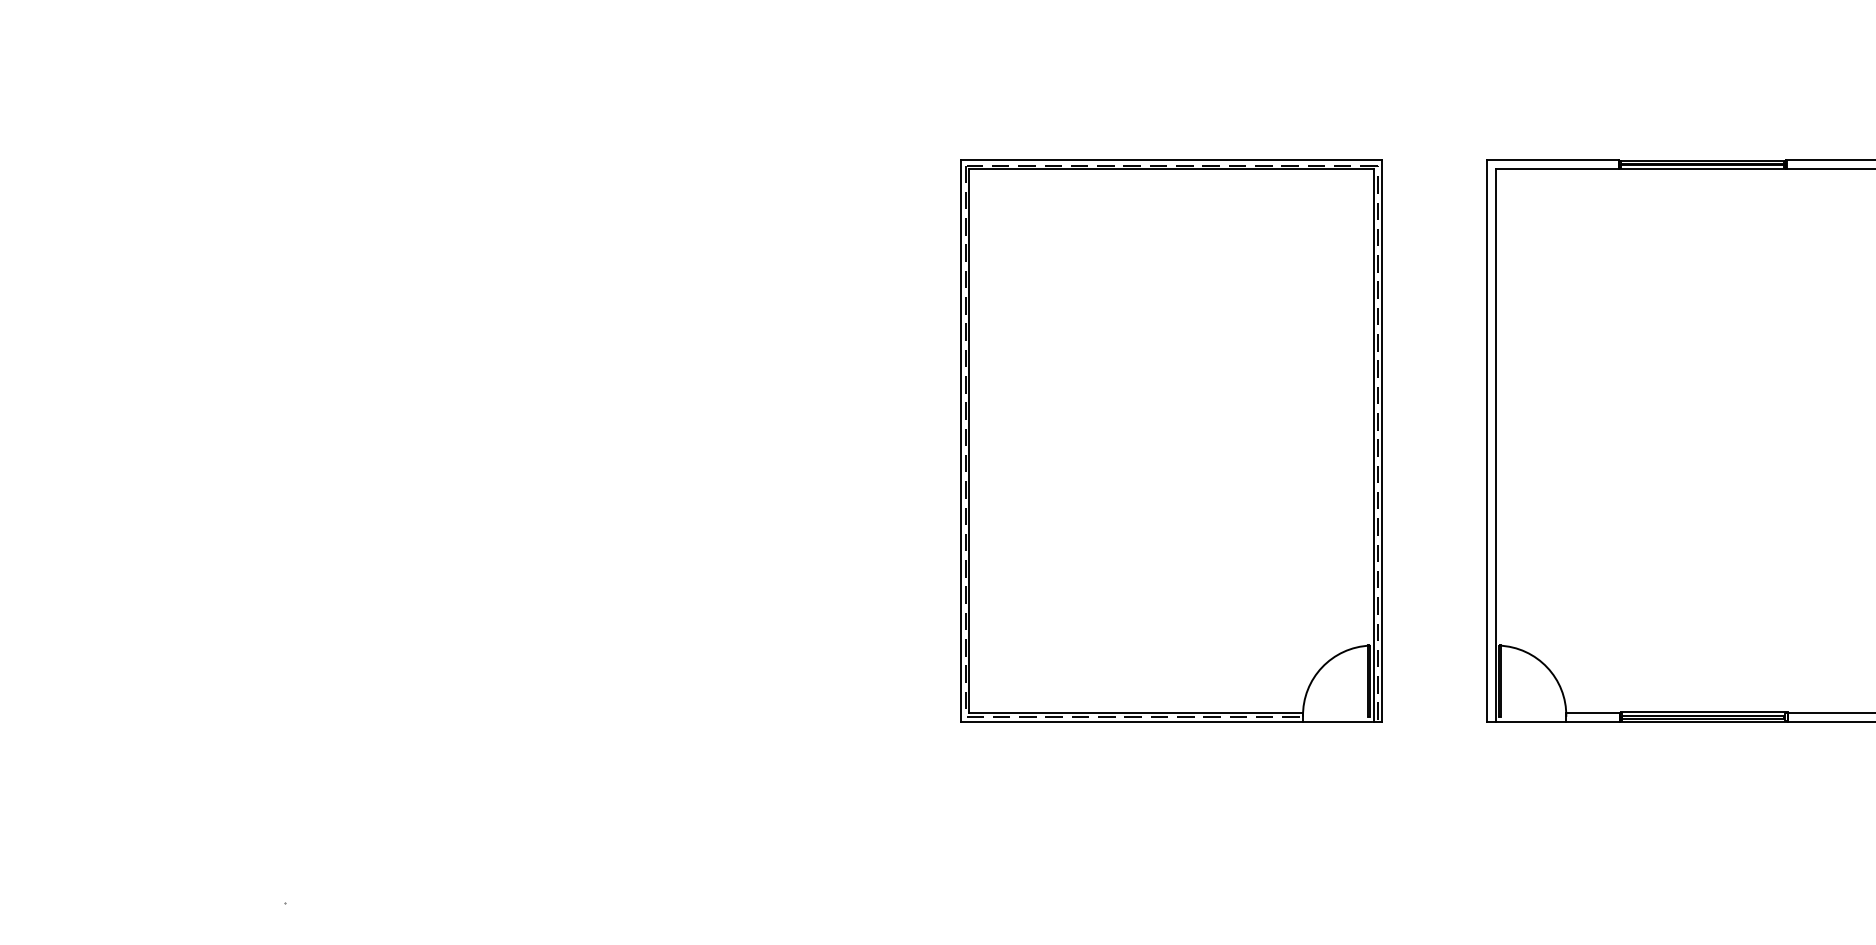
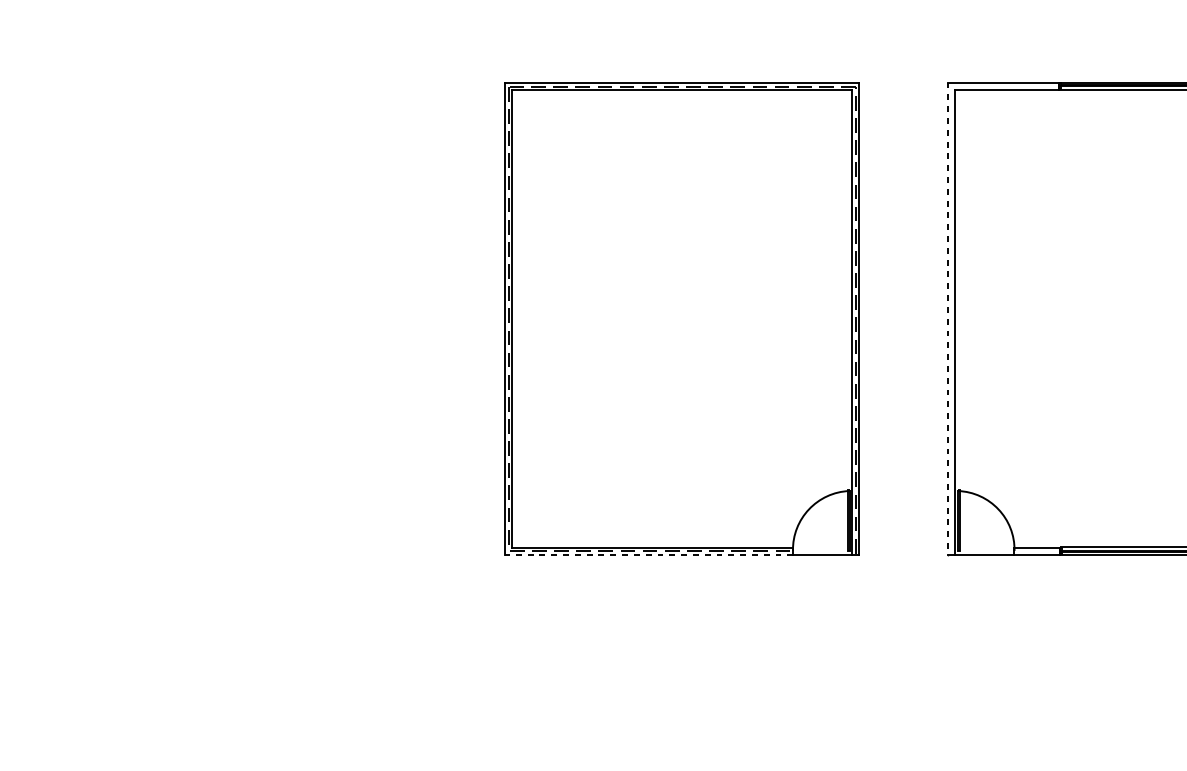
line: (1487, 440) -> (948, 318), solid -> dashed
line: (1131, 721) -> (648, 554), solid -> dashed

